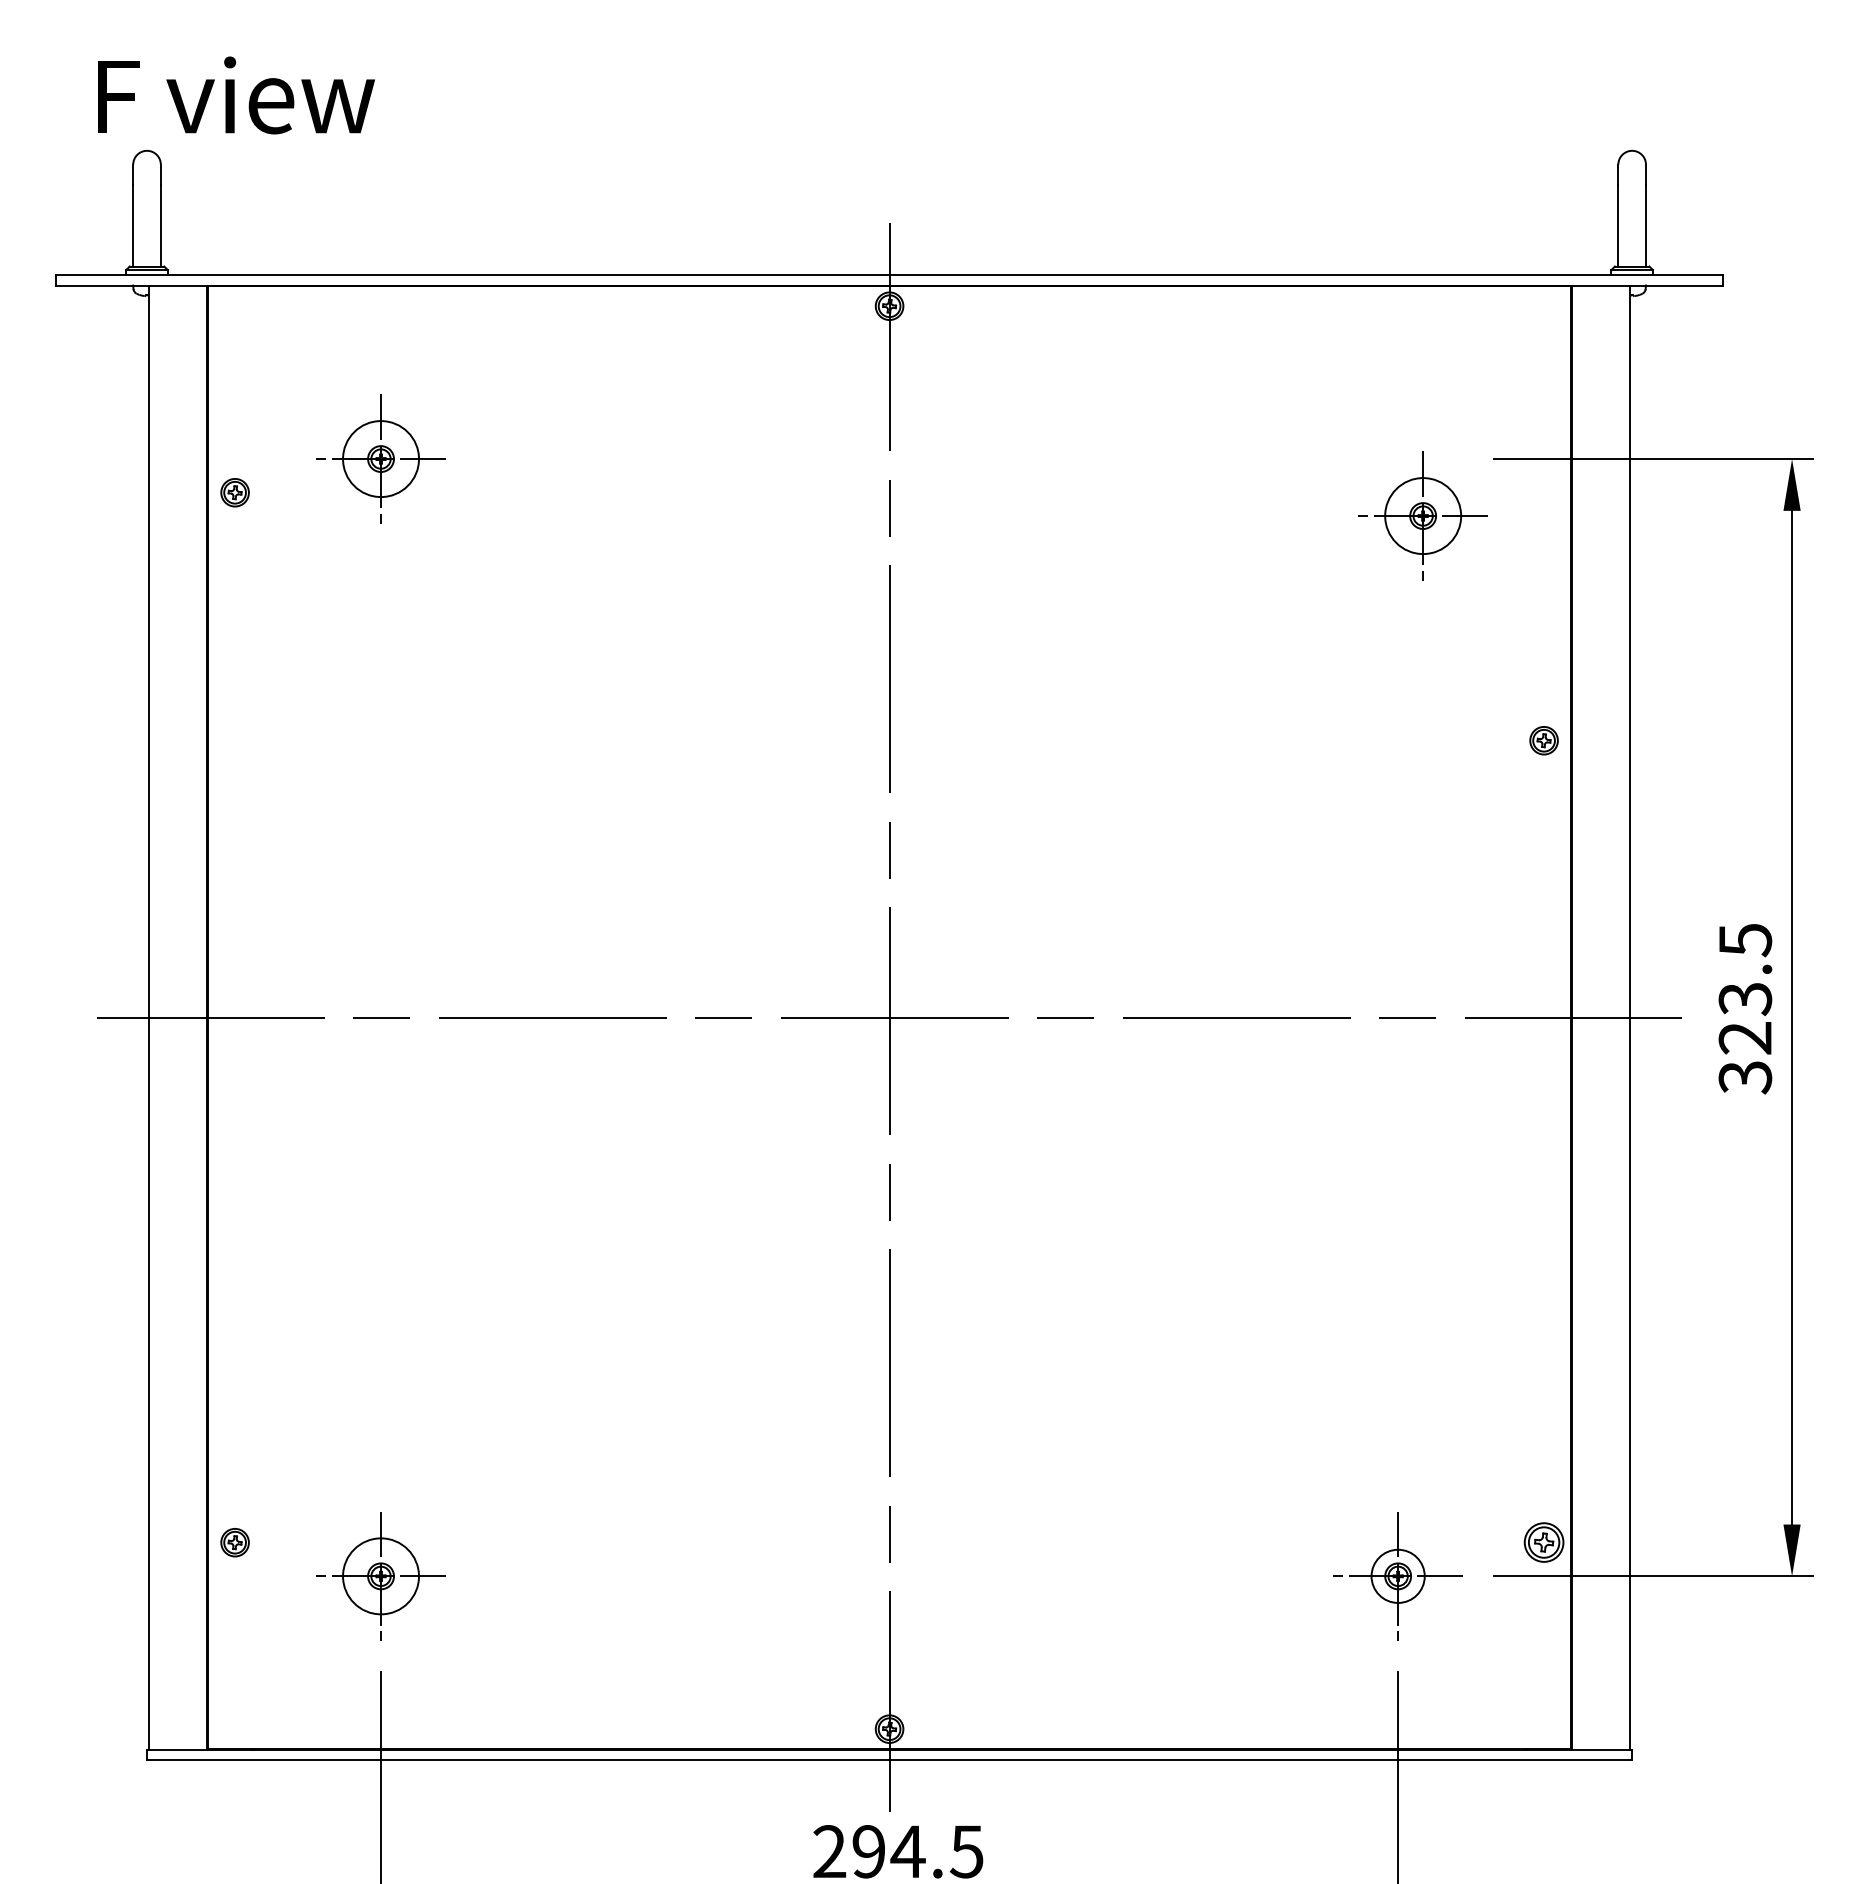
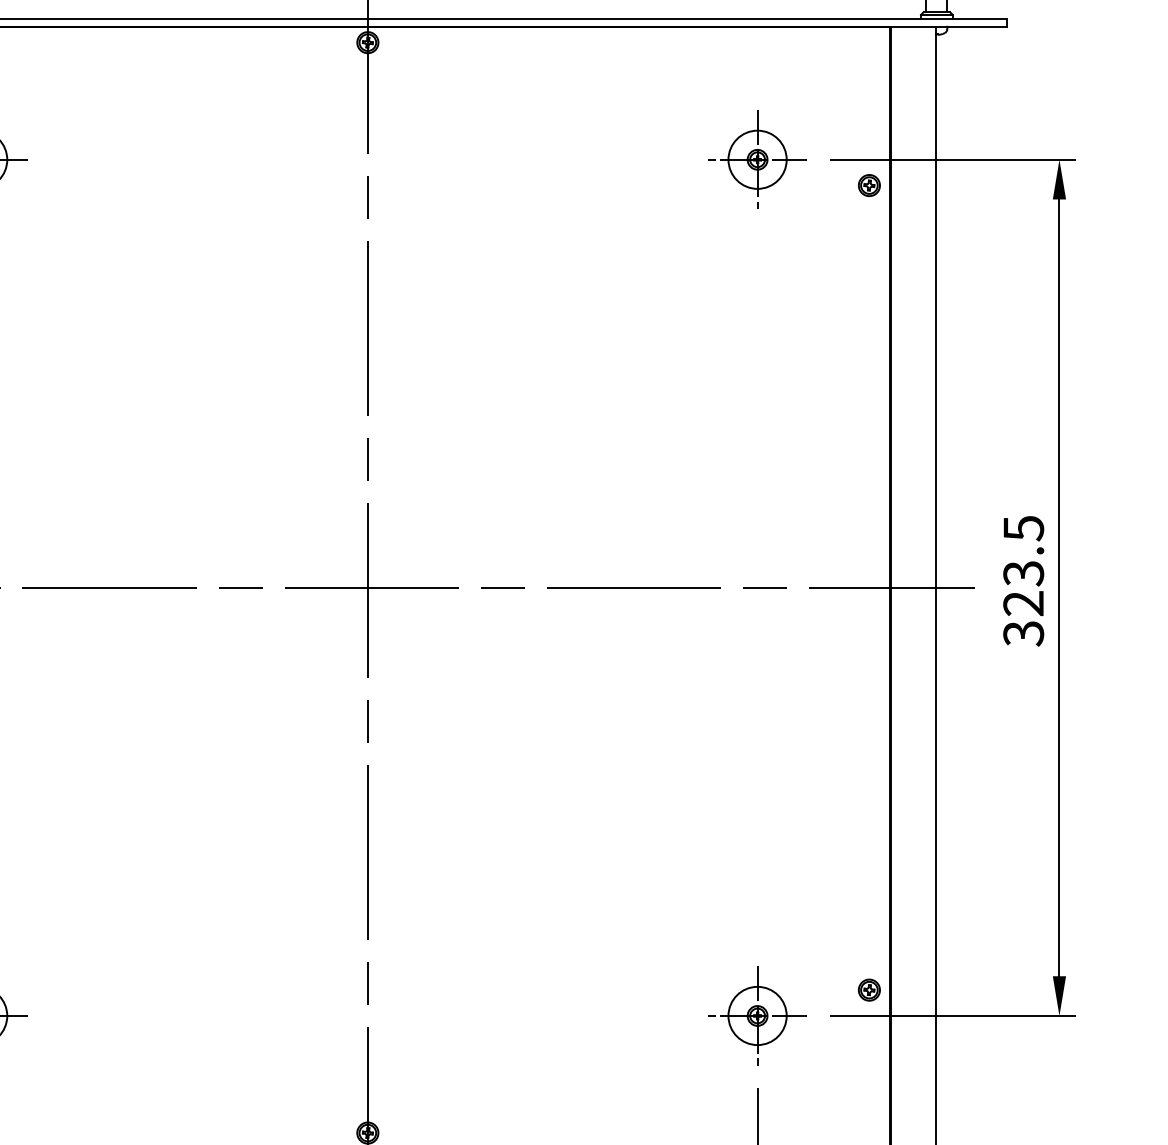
part: (1422, 515) -> (757, 159), moved
part: (1543, 740) -> (868, 185), moved
part: (1543, 1542) -> (868, 990), size x0.71
circle: (1398, 1576) -> (757, 1016), size x1.43

